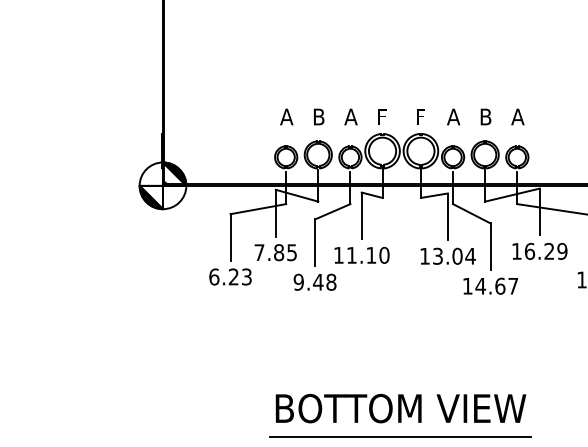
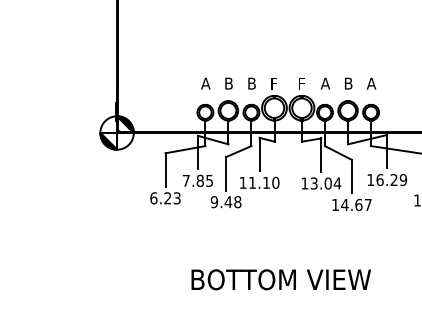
text: (350, 116) -> (251, 83), A -> B
text: (400, 408) -> (280, 279), moved
line: (400, 436) -> (287, 312), removed

